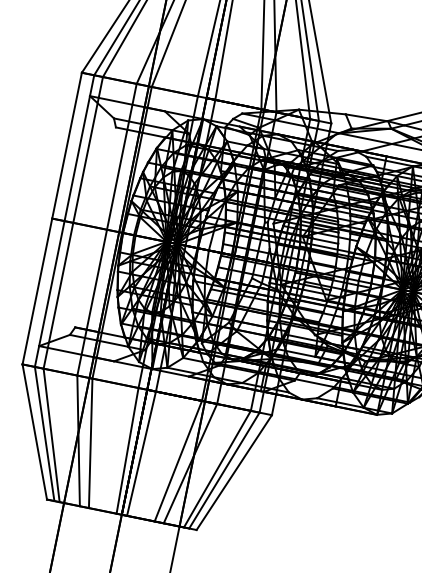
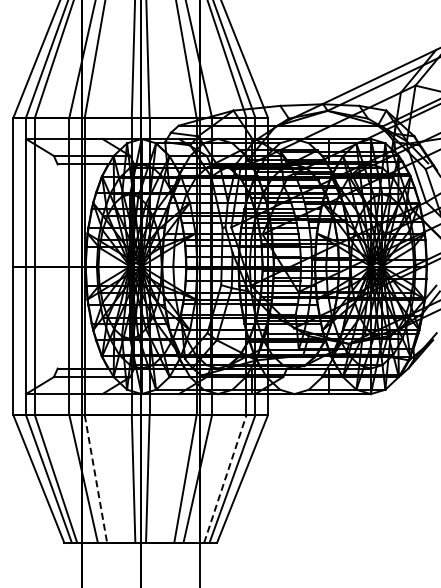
line: (90, 443) -> (95, 479), solid -> dashed
line: (217, 468) -> (225, 478), solid -> dashed

